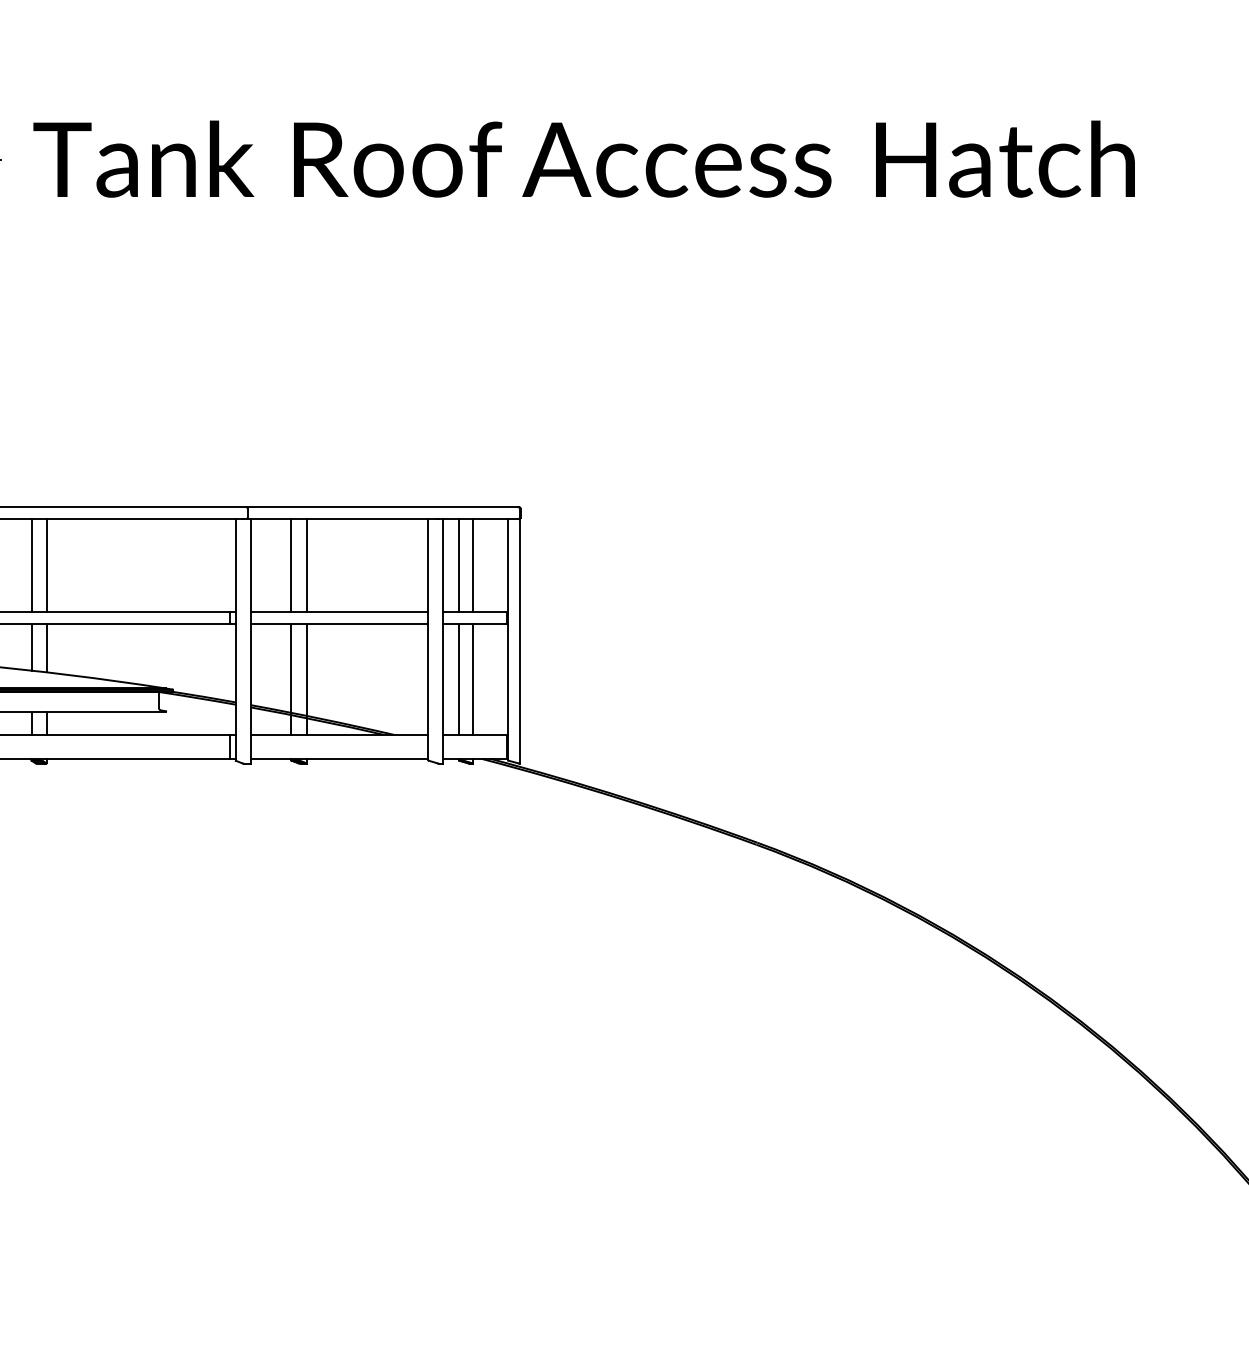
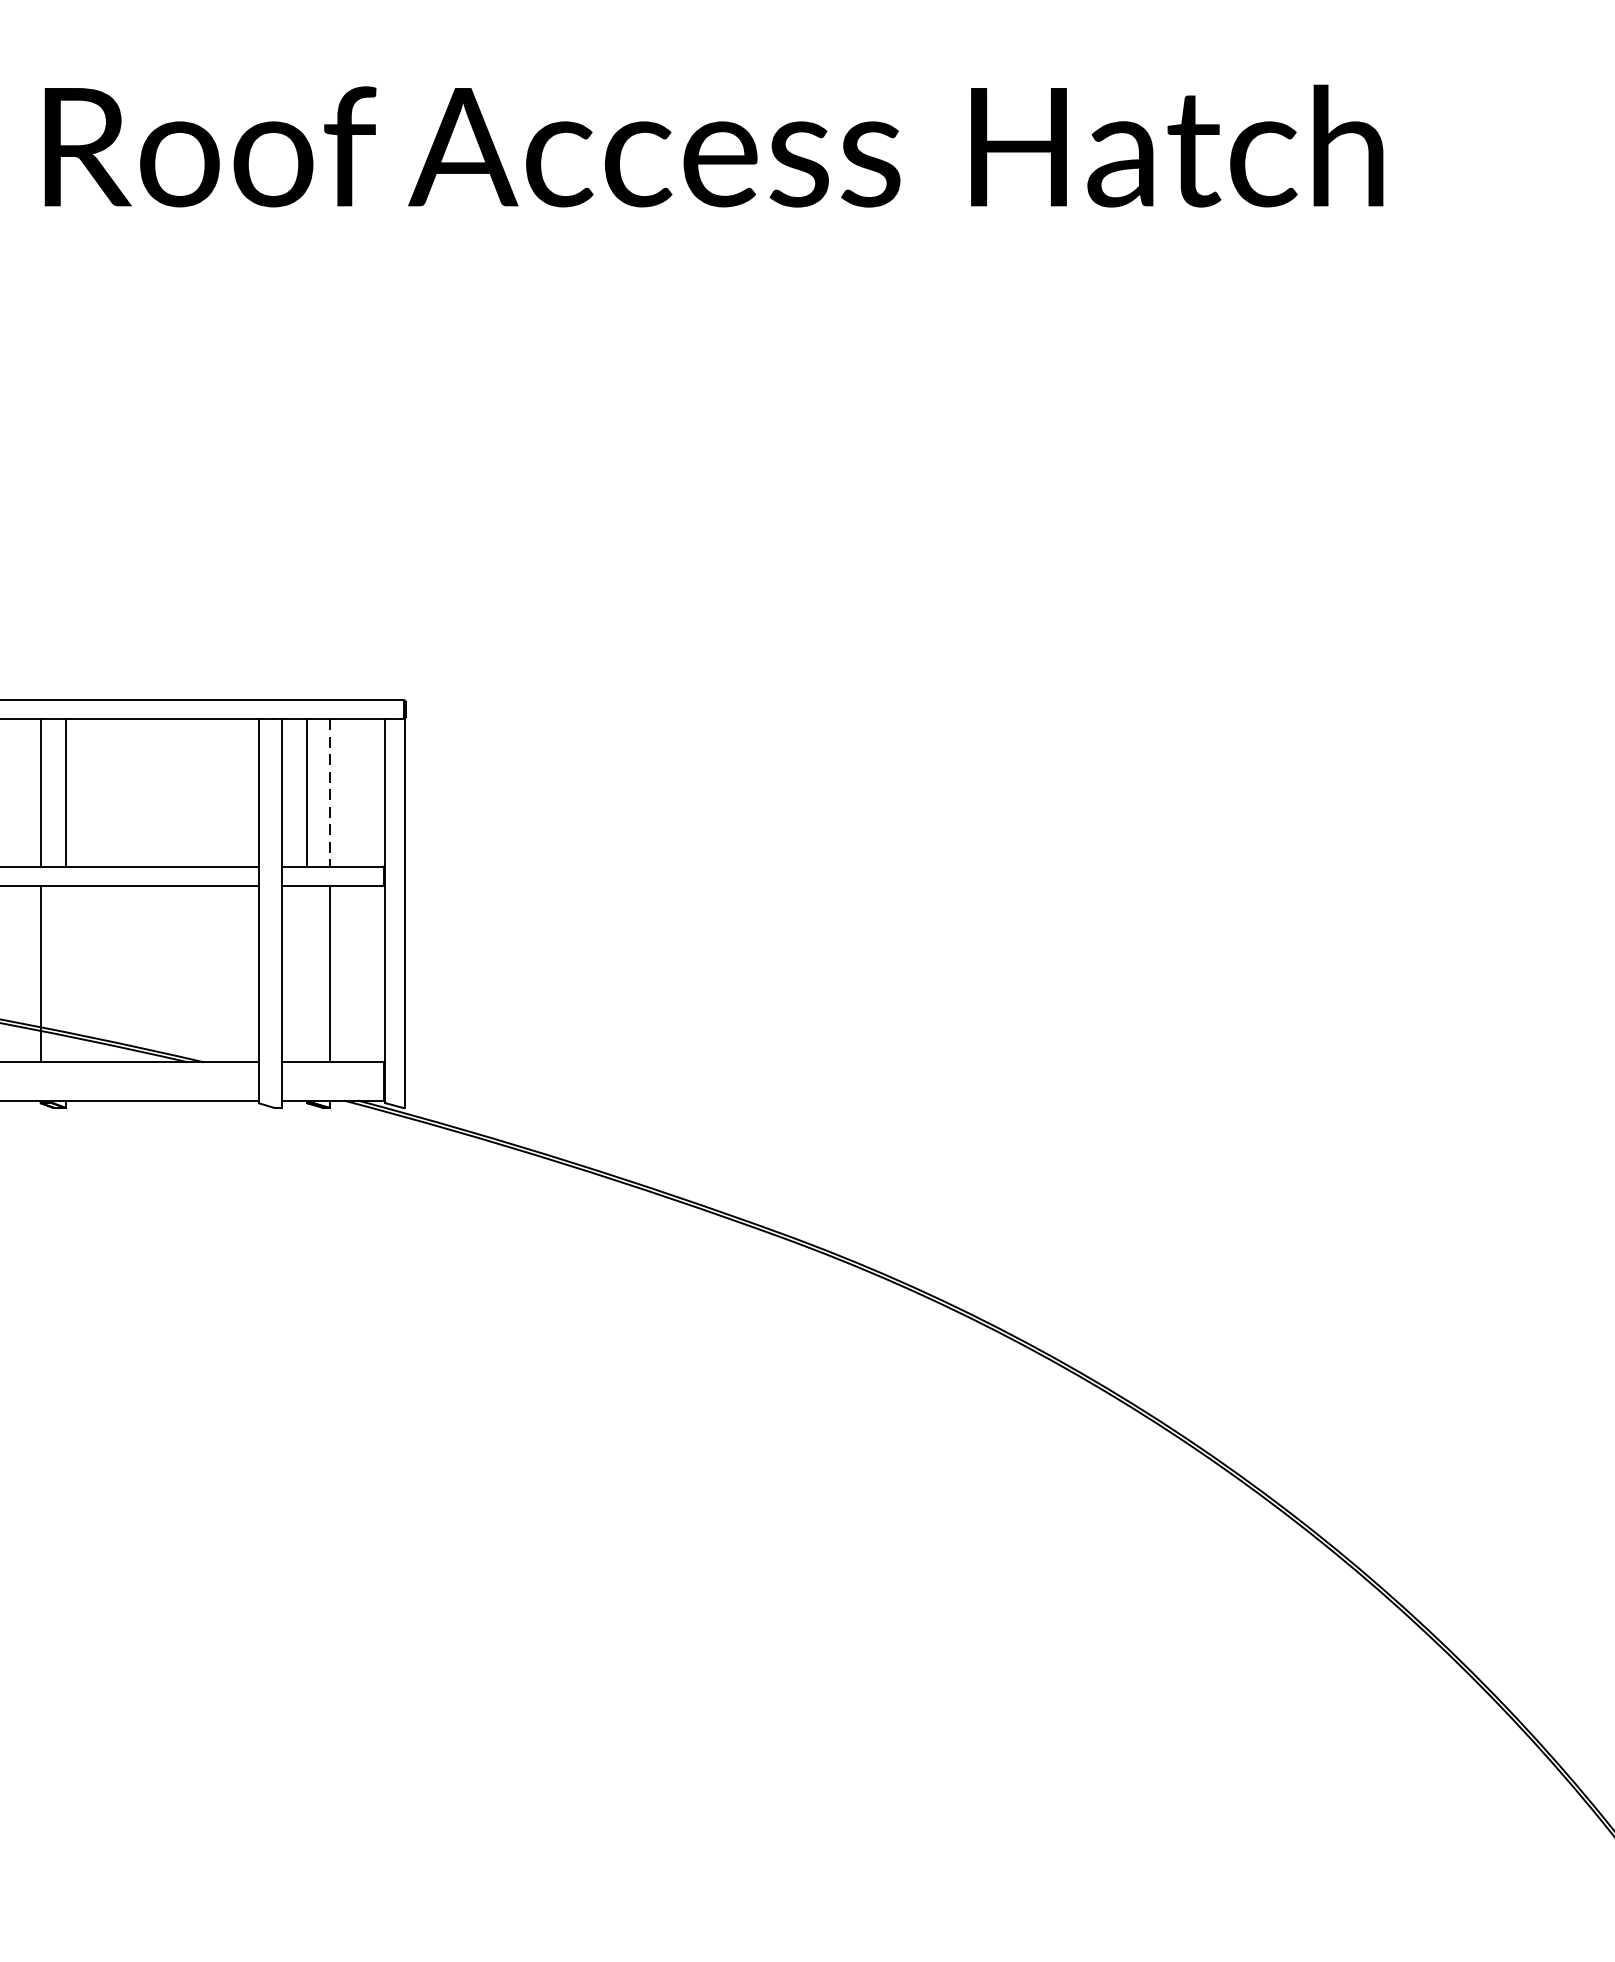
line: (473, 566) -> (330, 794), solid -> dashed
line: (306, 678) -> (64, 972), removed
line: (458, 678) -> (306, 972), removed

